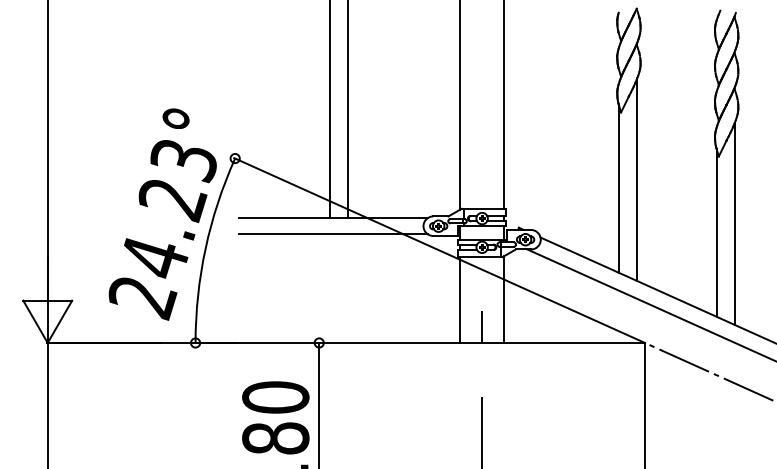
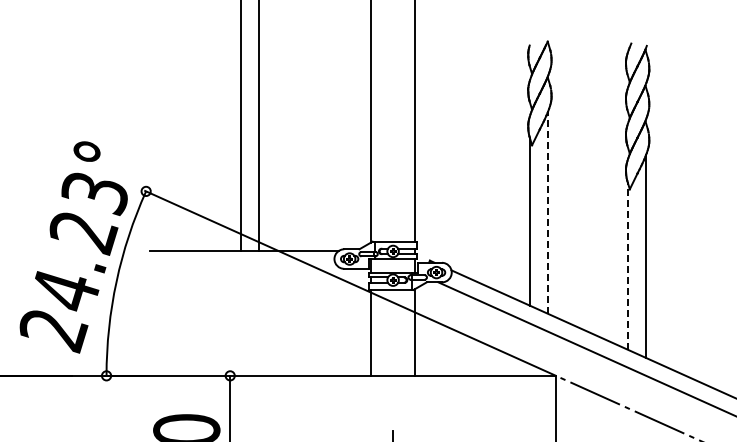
line: (637, 179) -> (548, 212), solid -> dashed
line: (716, 233) -> (627, 266), solid -> dashed
line: (333, 234) -> (244, 267), removed
line: (482, 326) -> (393, 359), removed

